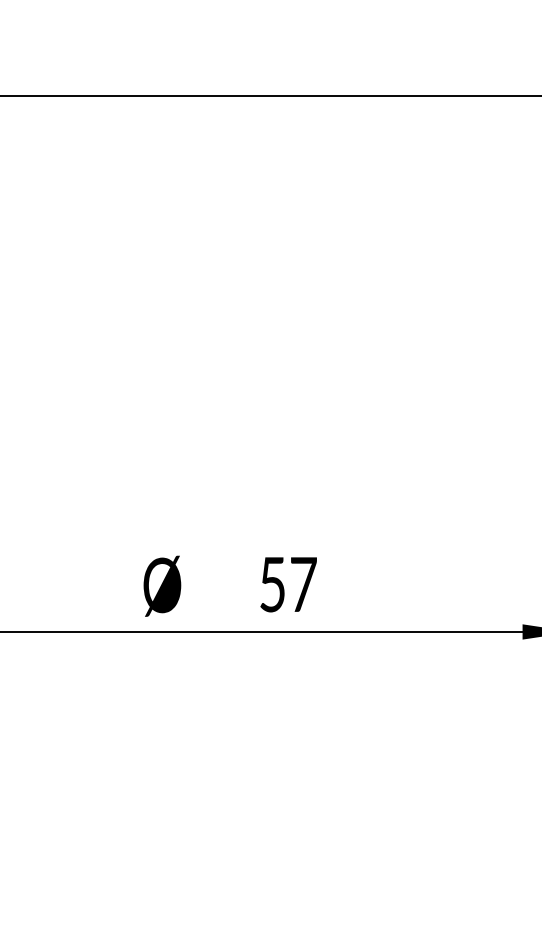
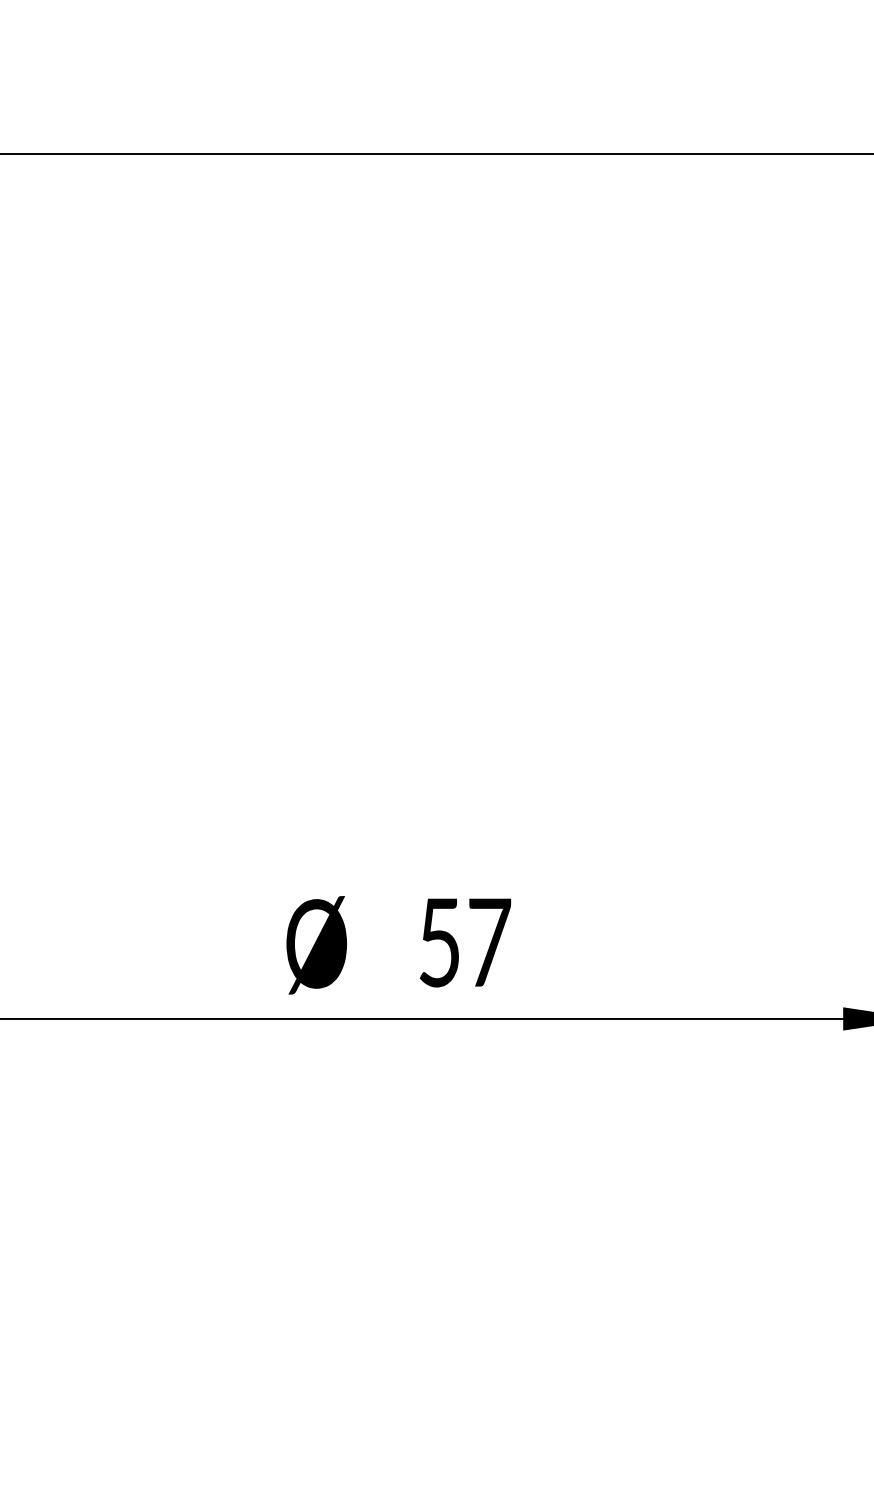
text: (162, 585) -> (316, 944), moved

